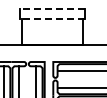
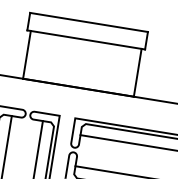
line: (52, 9) -> (89, 23), dashed -> solid
line: (52, 18) -> (86, 39), dashed -> solid

